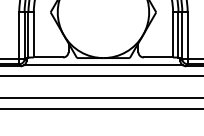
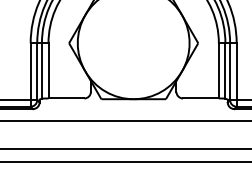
line: (103, 64) -> (133, 107), removed

